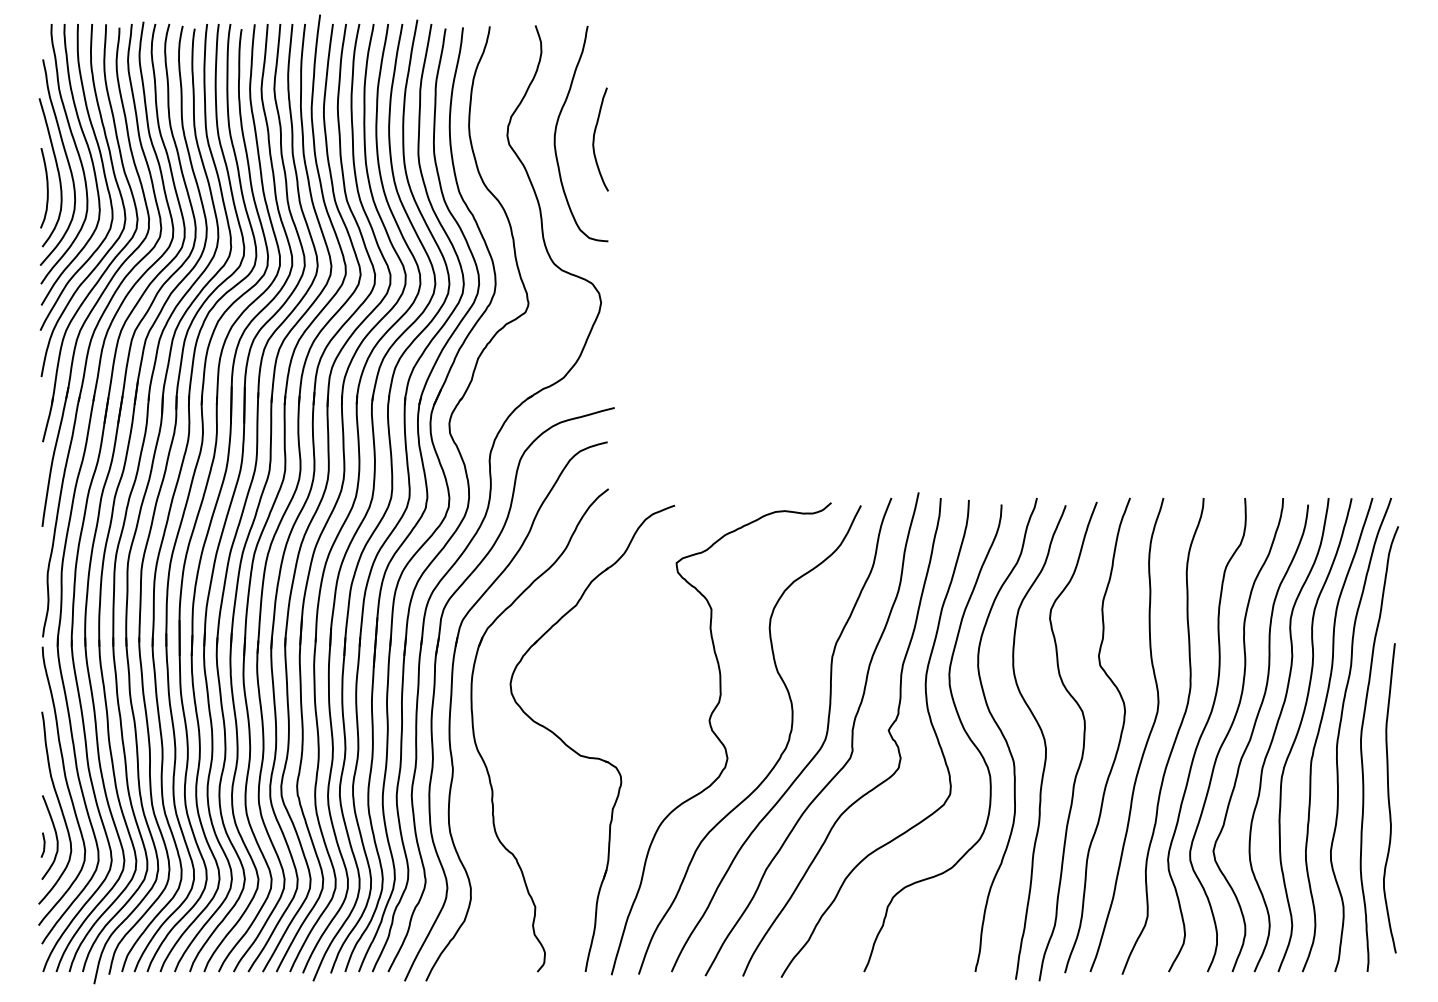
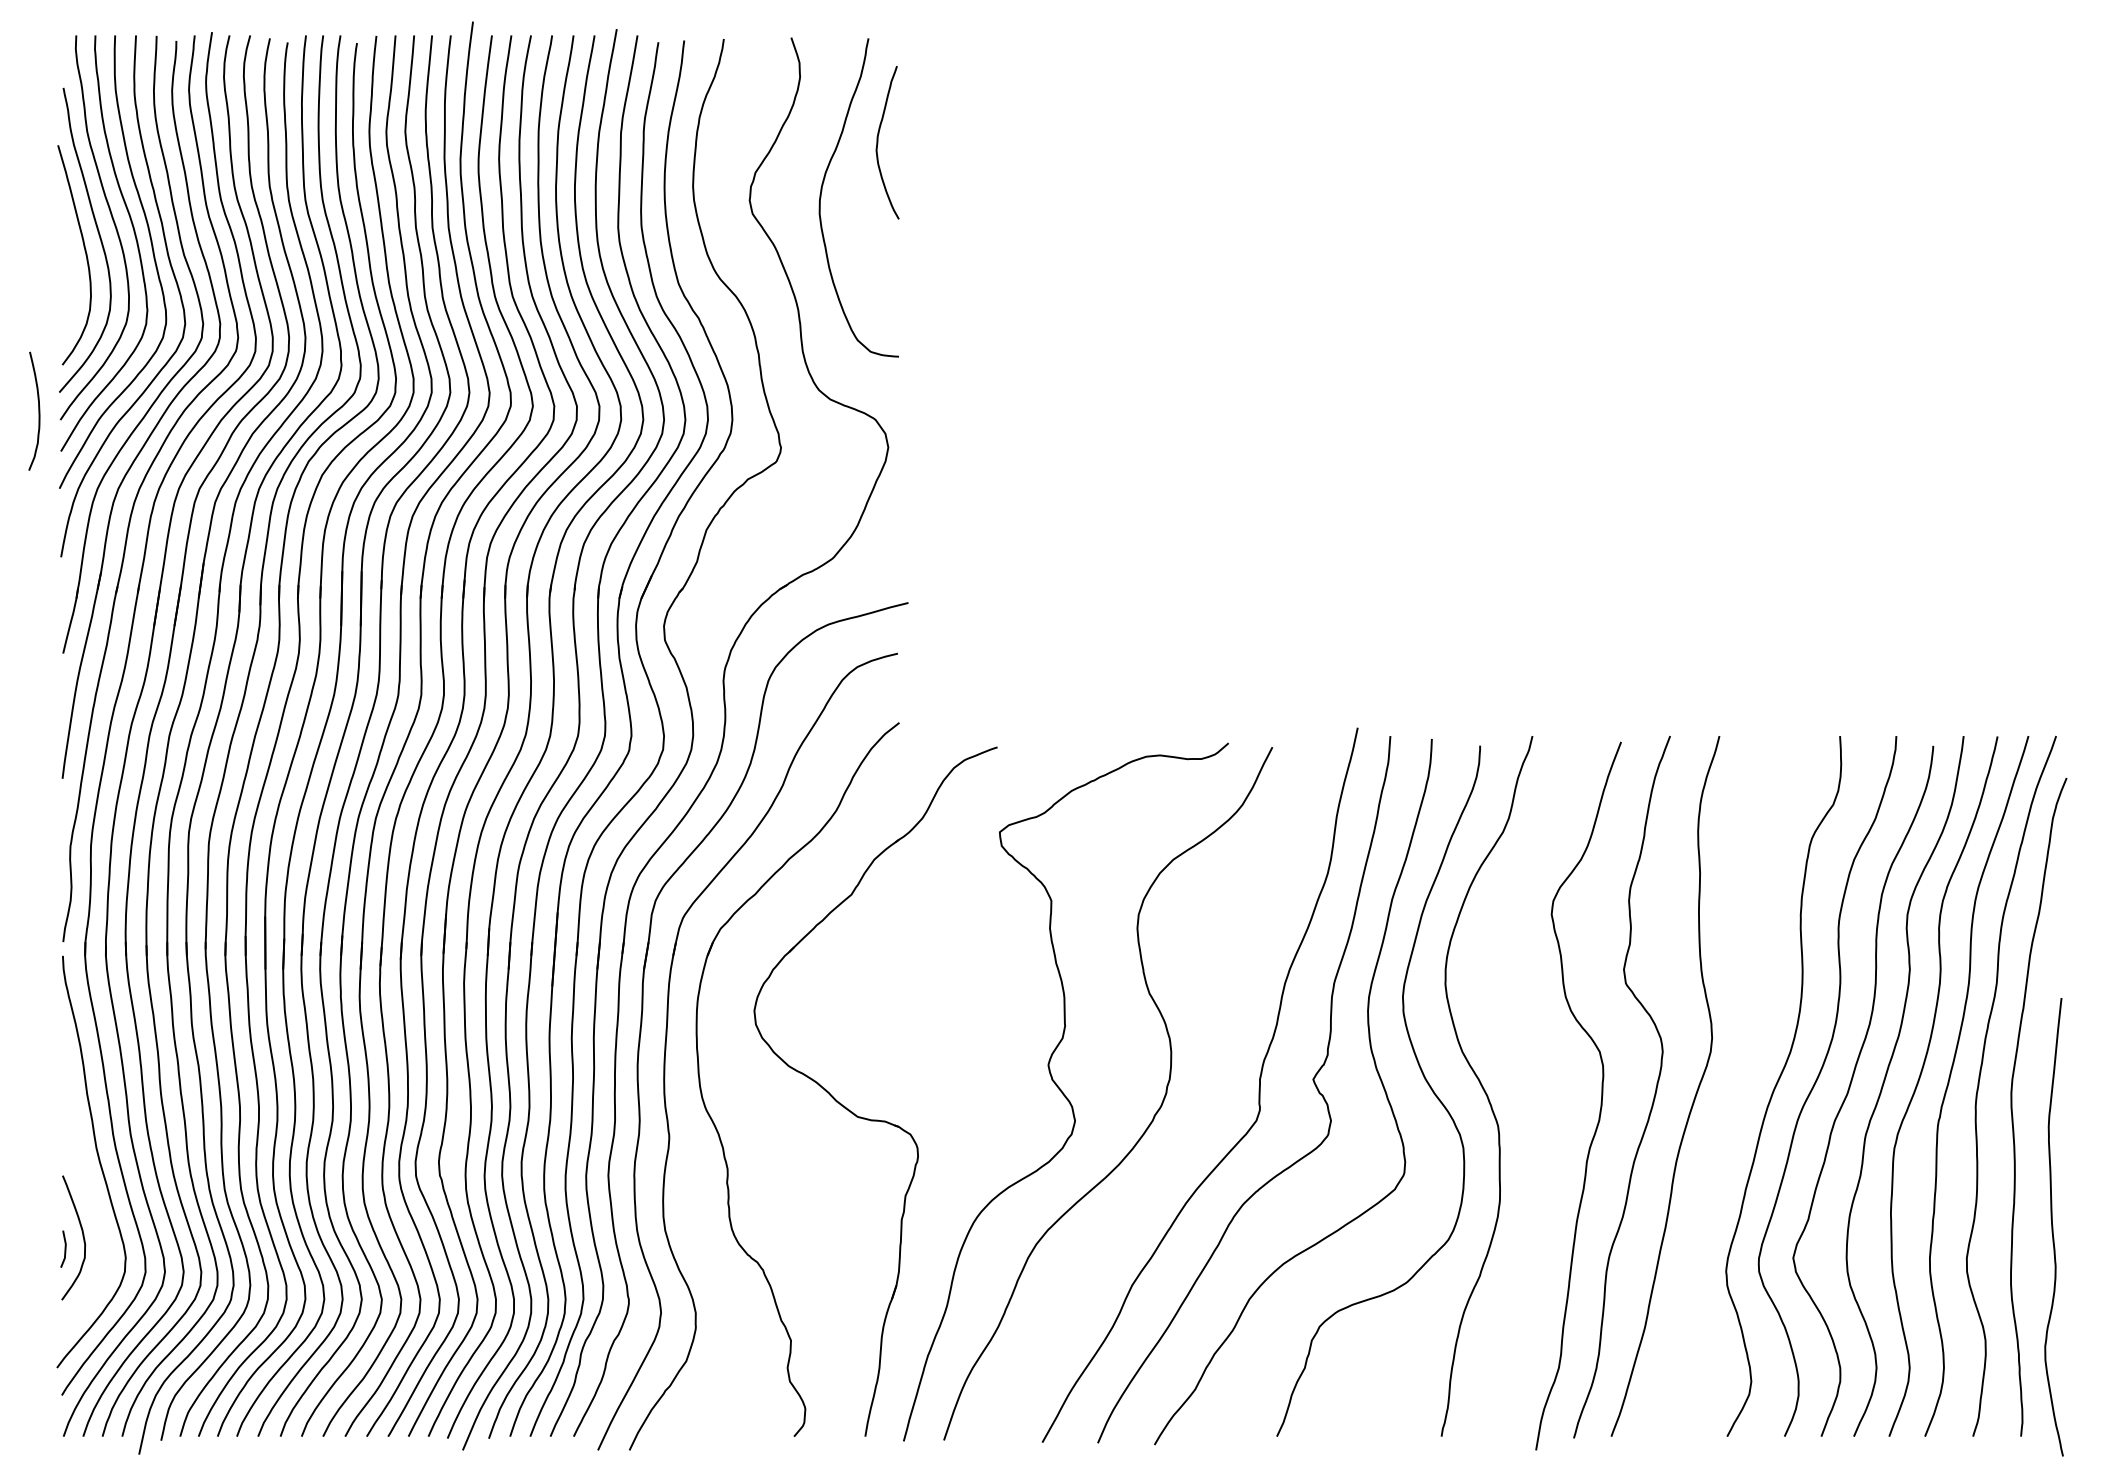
curve: (594, 139) -> (878, 142), moved
curve: (46, 188) -> (37, 411), moved
curve: (1174, 739) -> (1735, 1093), removed
curve: (1043, 740) -> (1542, 1094), removed
curve: (810, 759) -> (1197, 1122), removed
curve: (1389, 798) -> (2053, 1227), moved
curve: (59, 807) -> (87, 1193), removed

